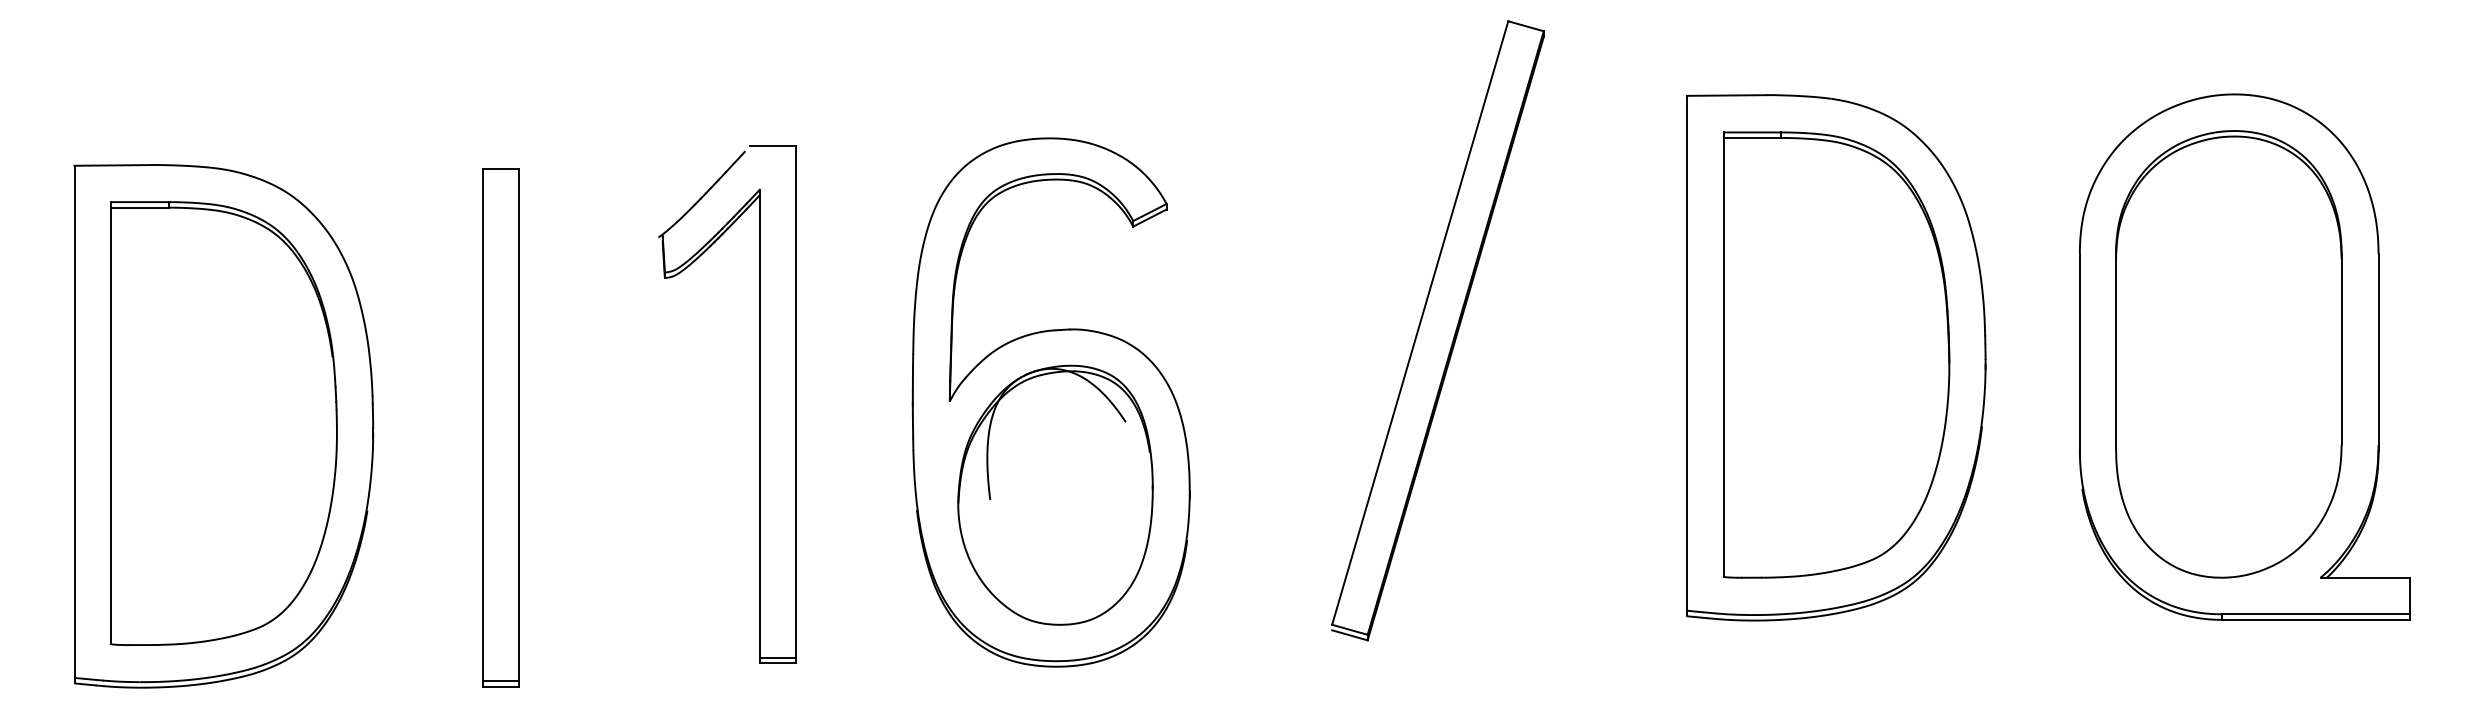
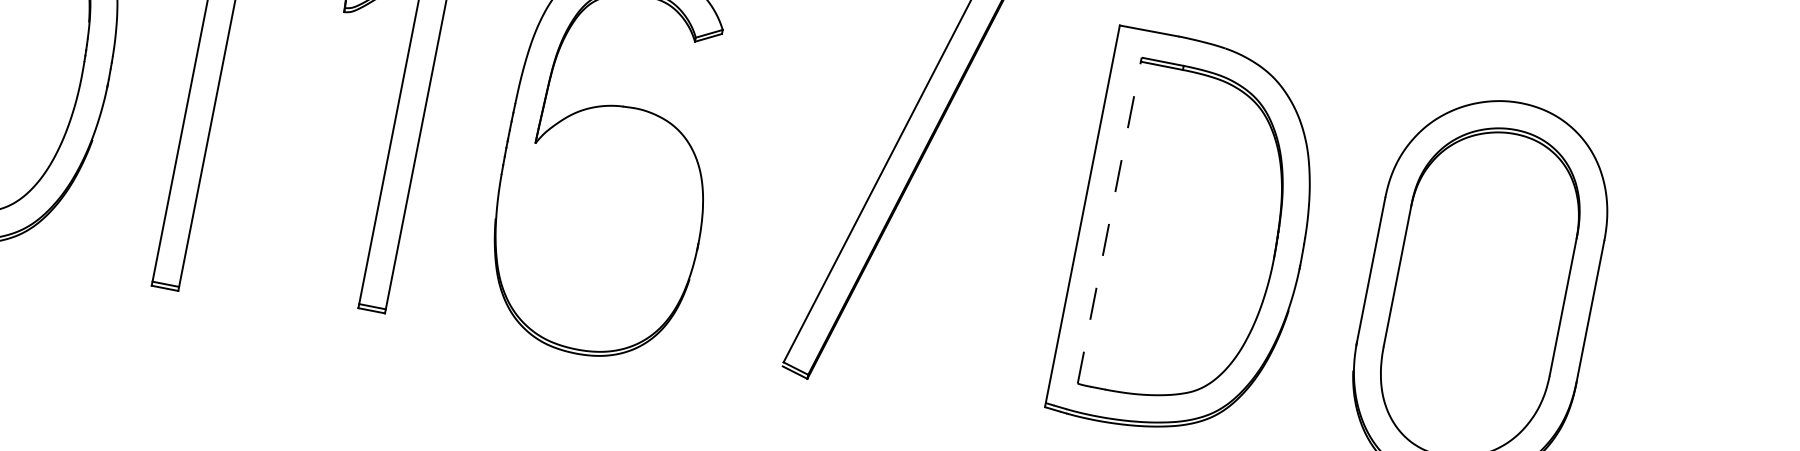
line: (1723, 354) -> (1109, 220), solid -> dashed
part: (1055, 494) -> (599, 227), removed

